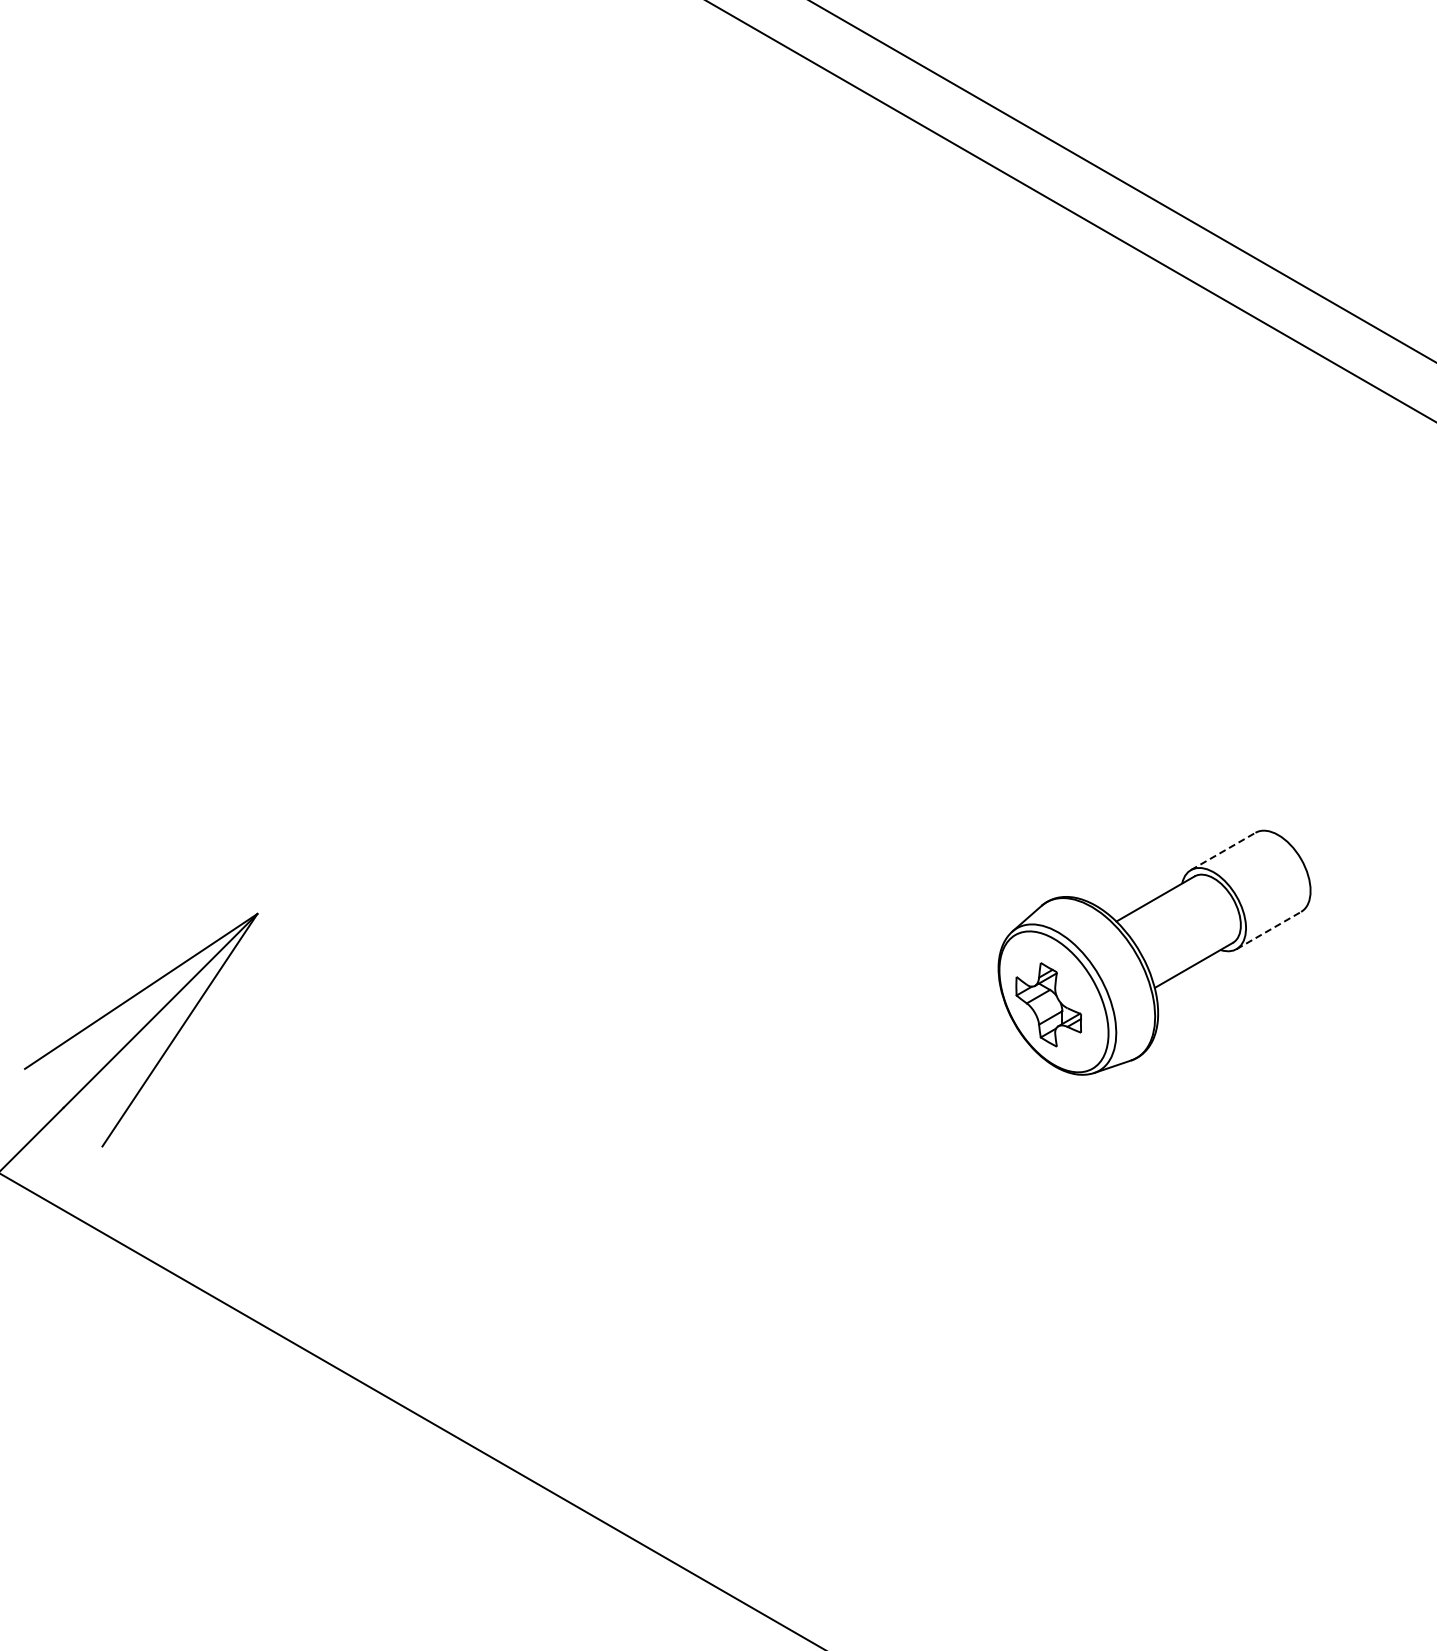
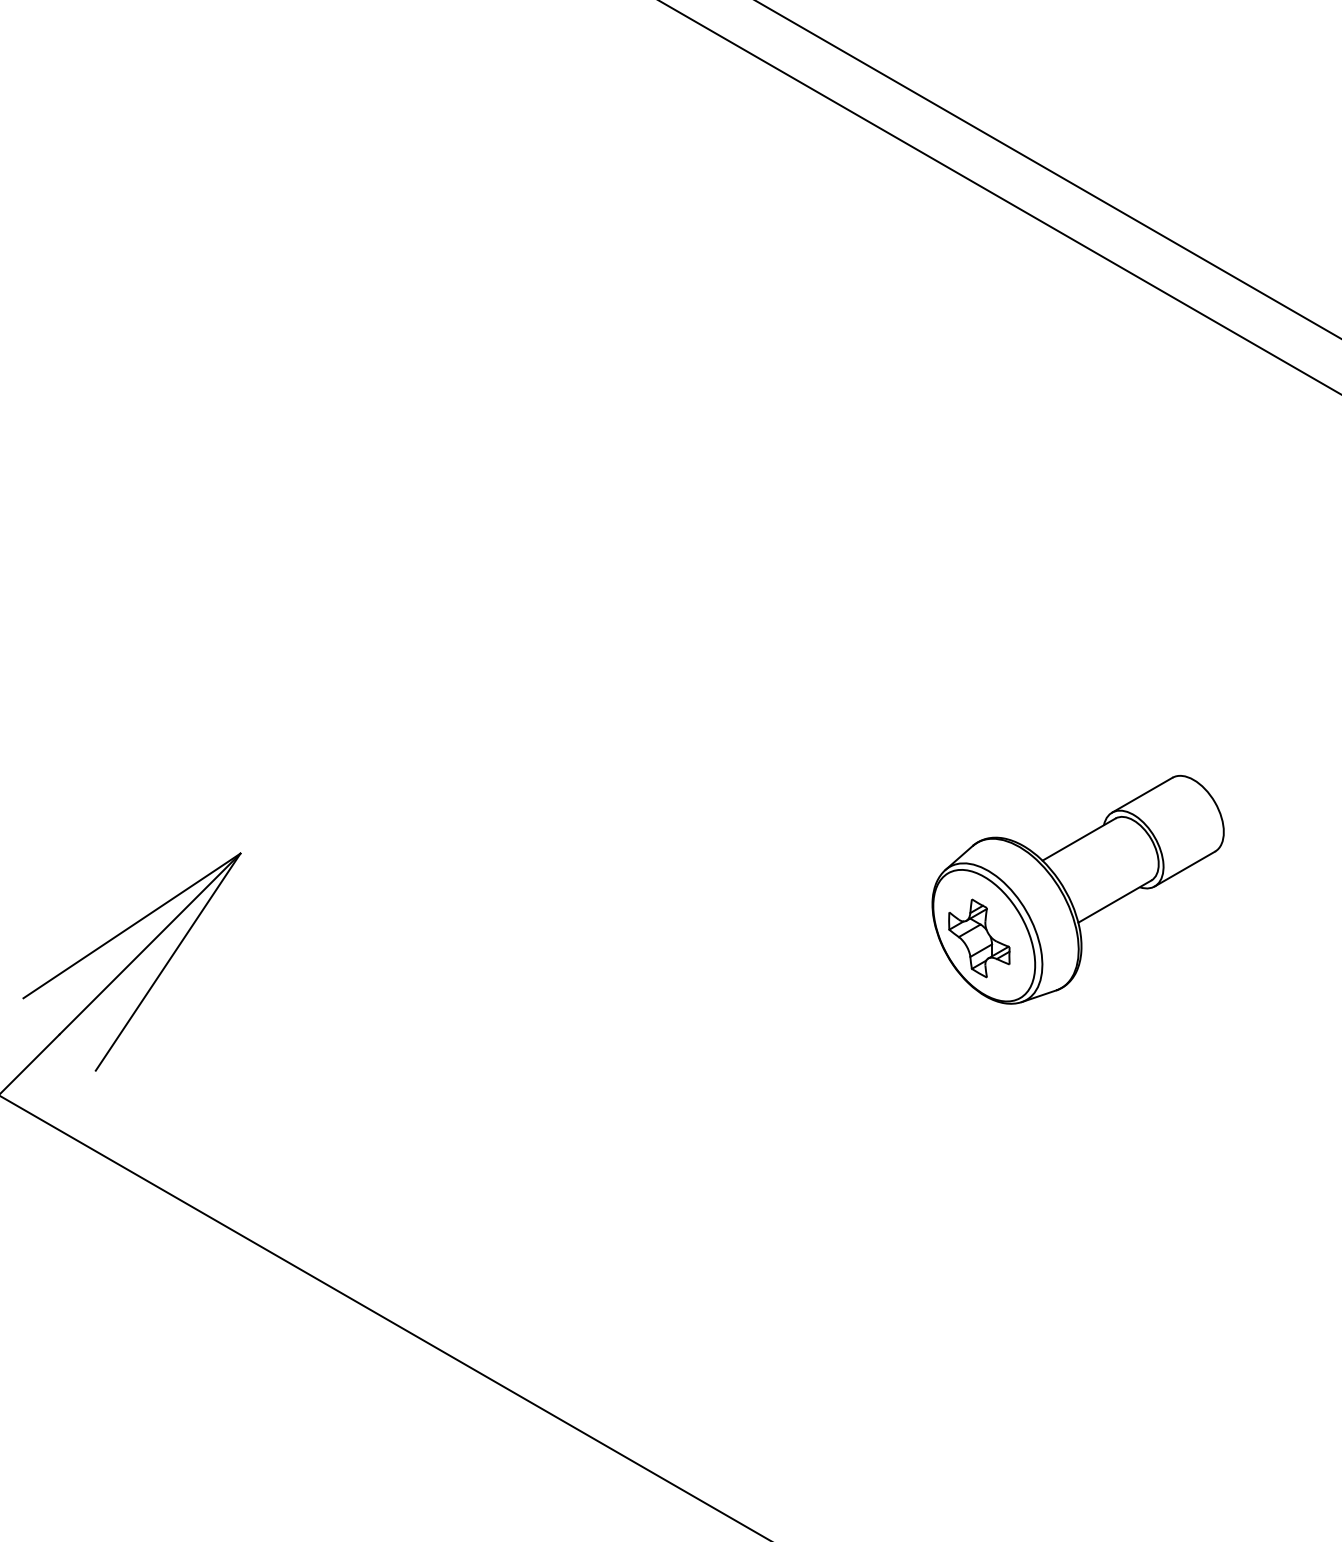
line: (1223, 851) -> (1142, 795), dashed -> solid
line: (1269, 930) -> (1185, 869), dashed -> solid

